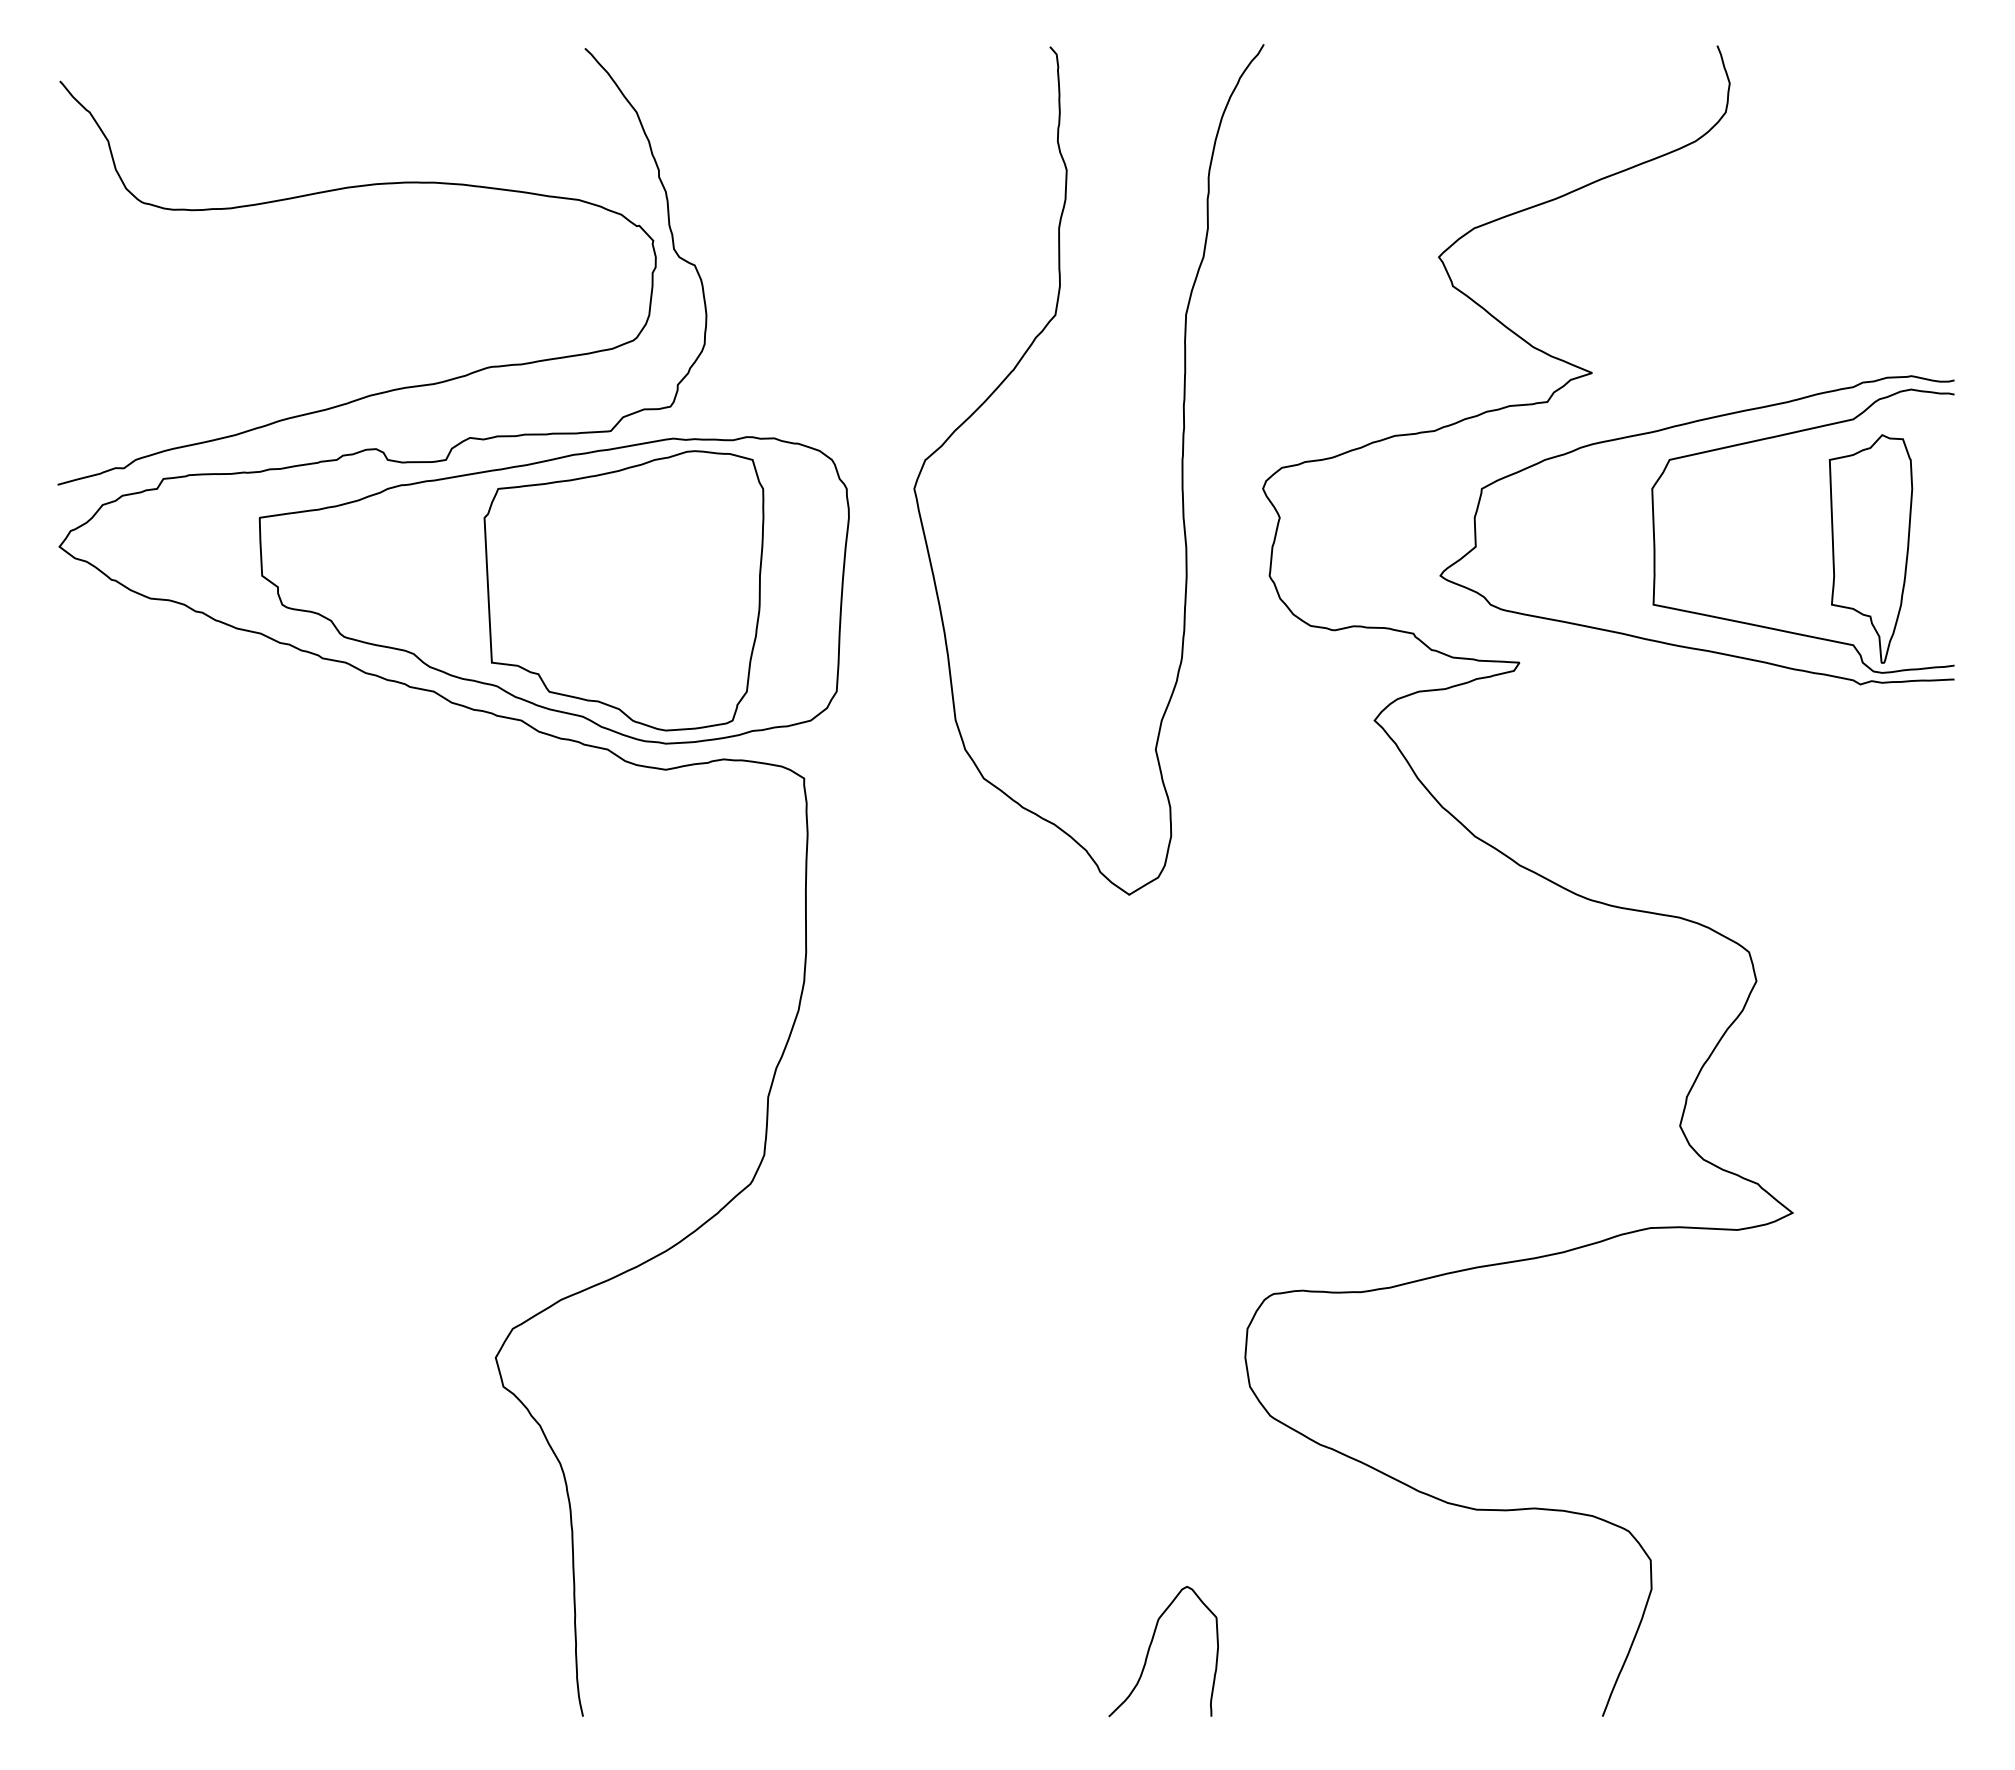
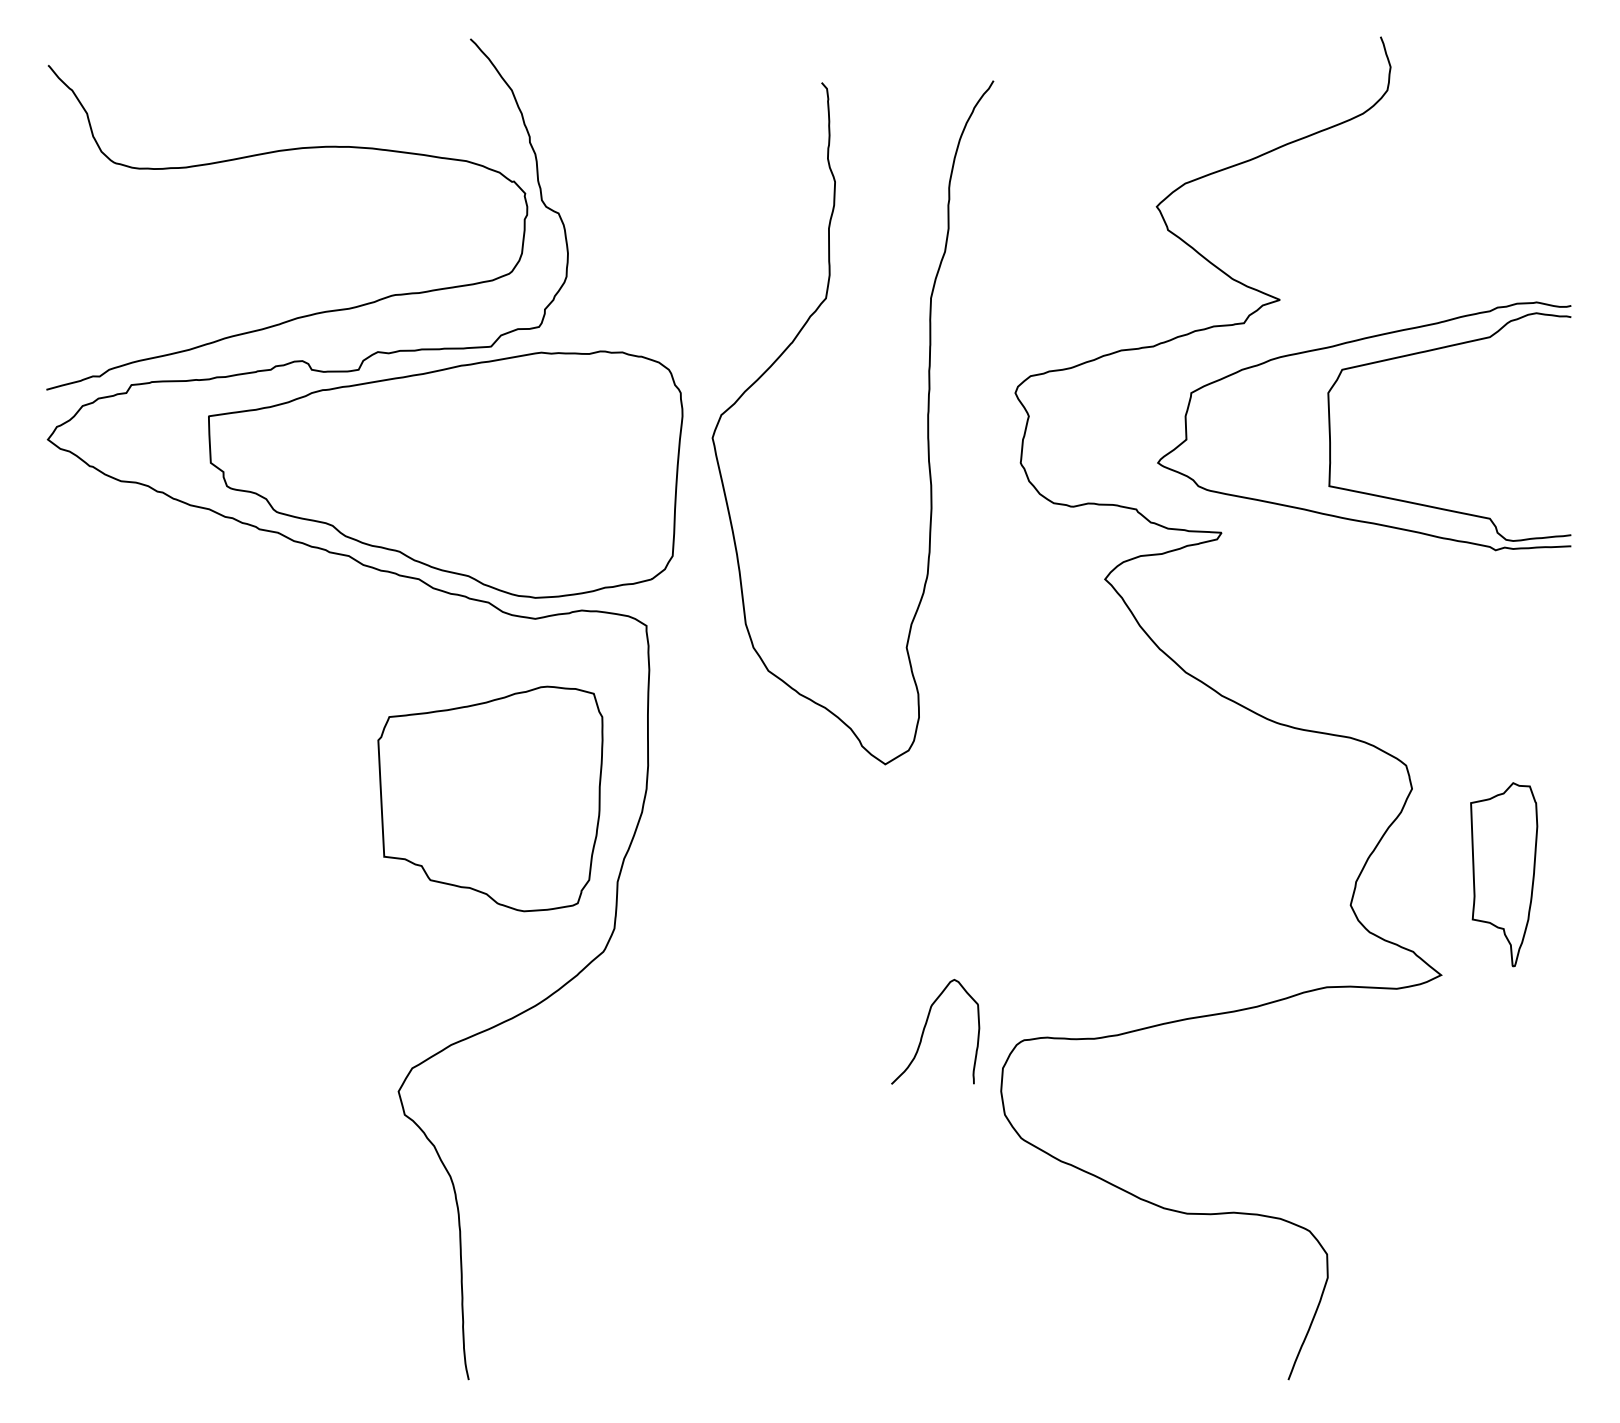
curve: (1181, 469) -> (927, 422), moved
part: (1870, 548) -> (1503, 874), moved
part: (623, 590) -> (490, 798), moved
curve: (1150, 1648) -> (924, 1029), moved

